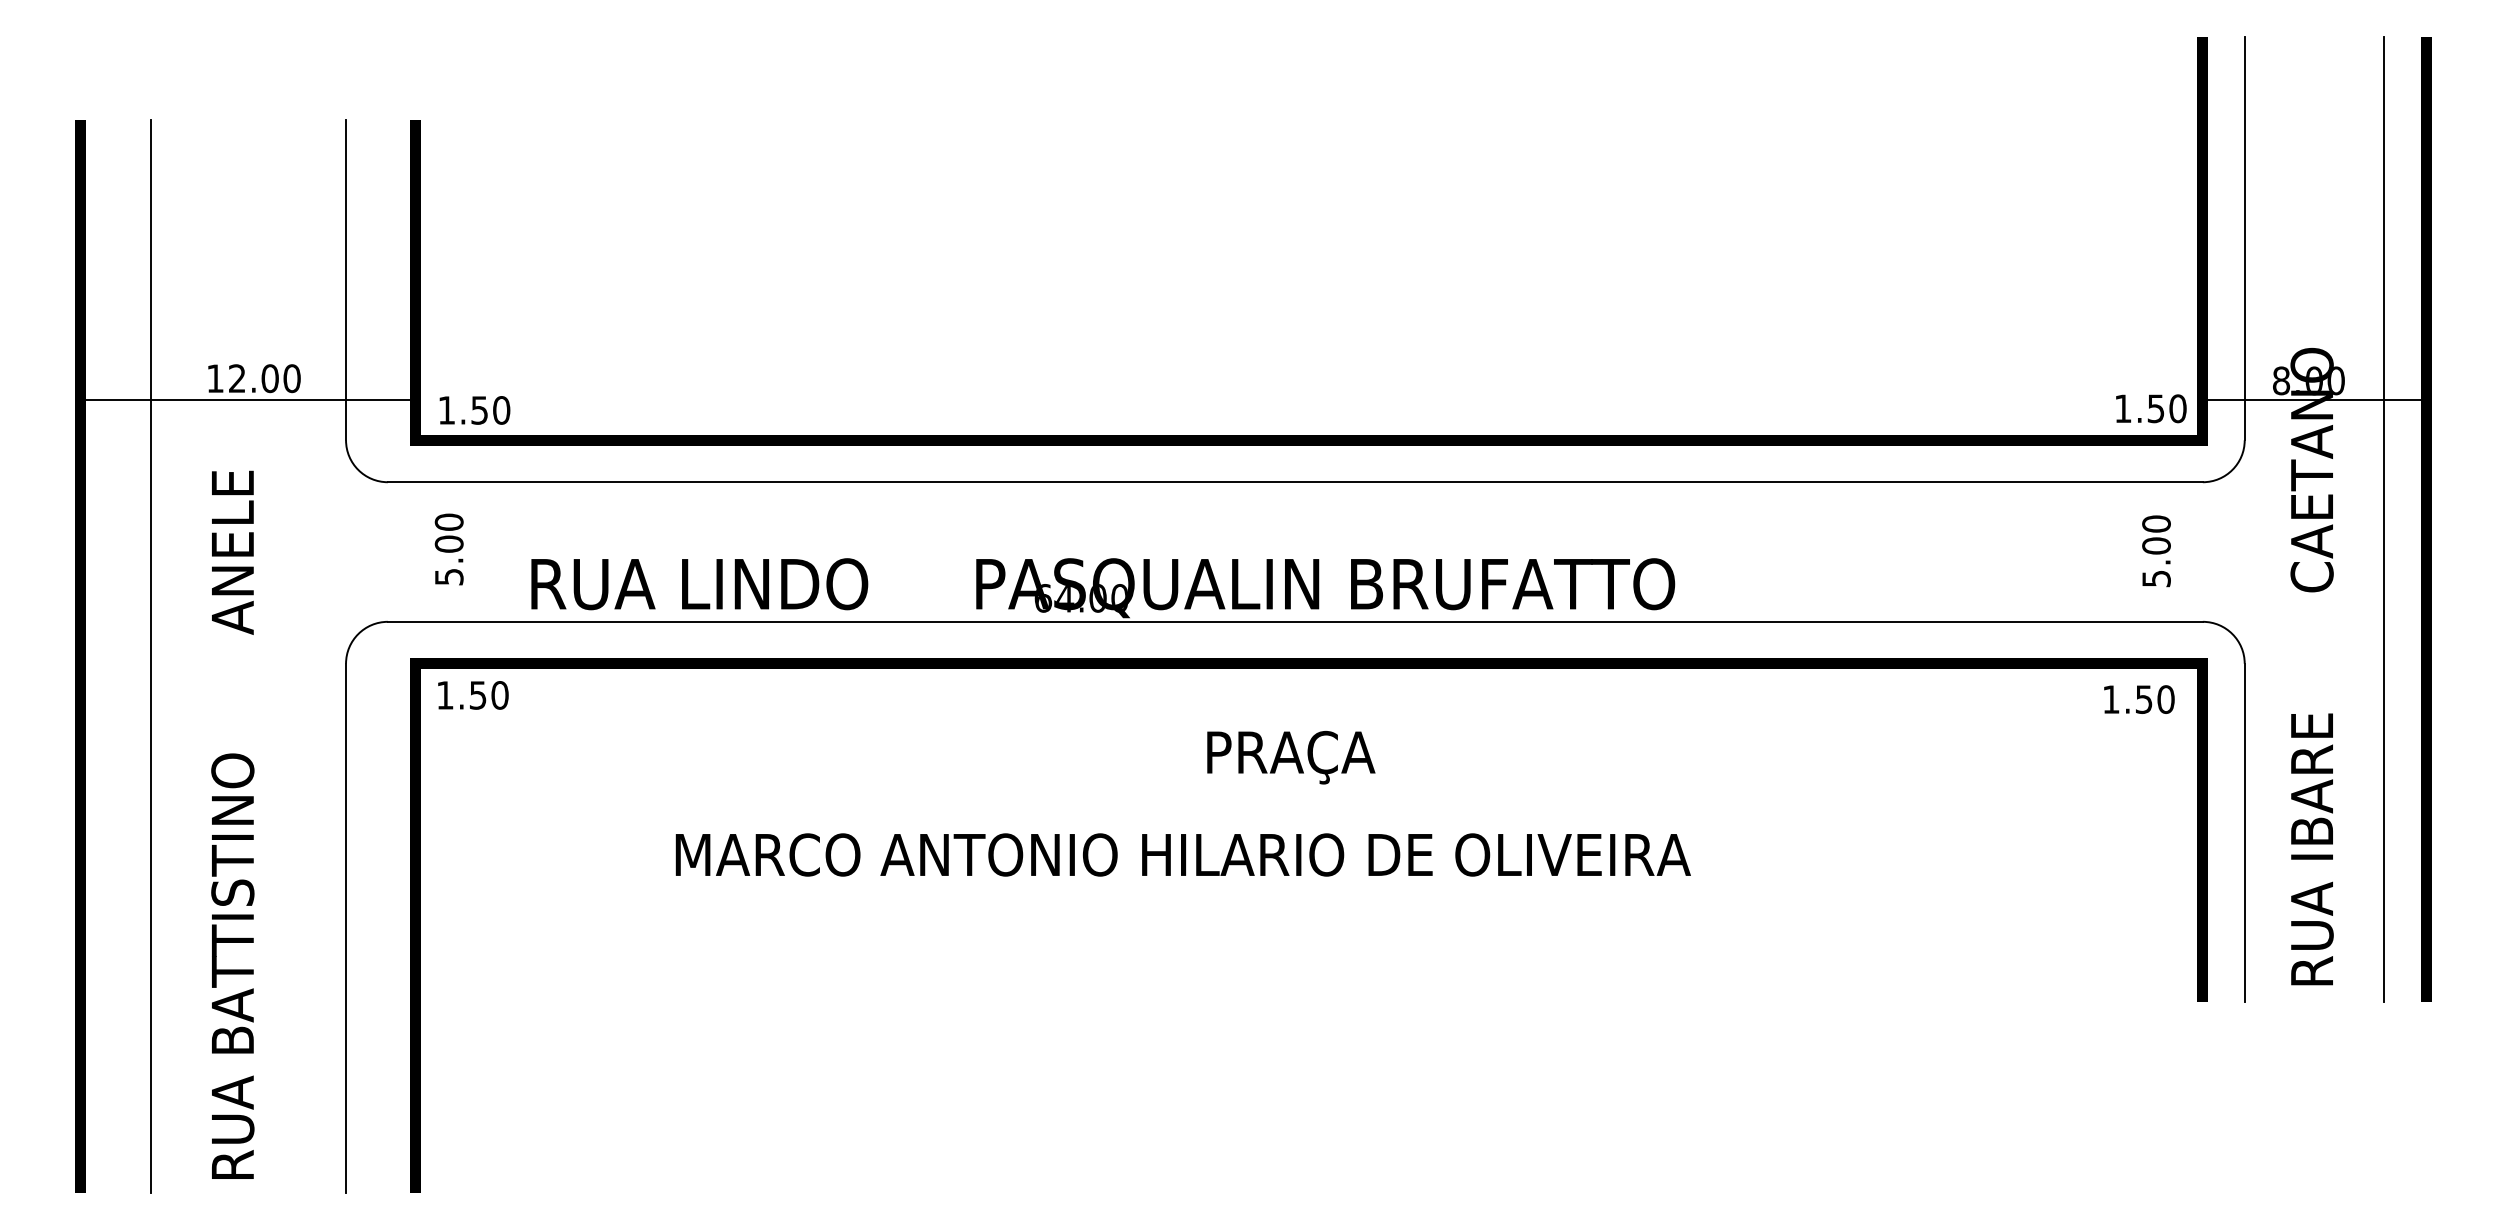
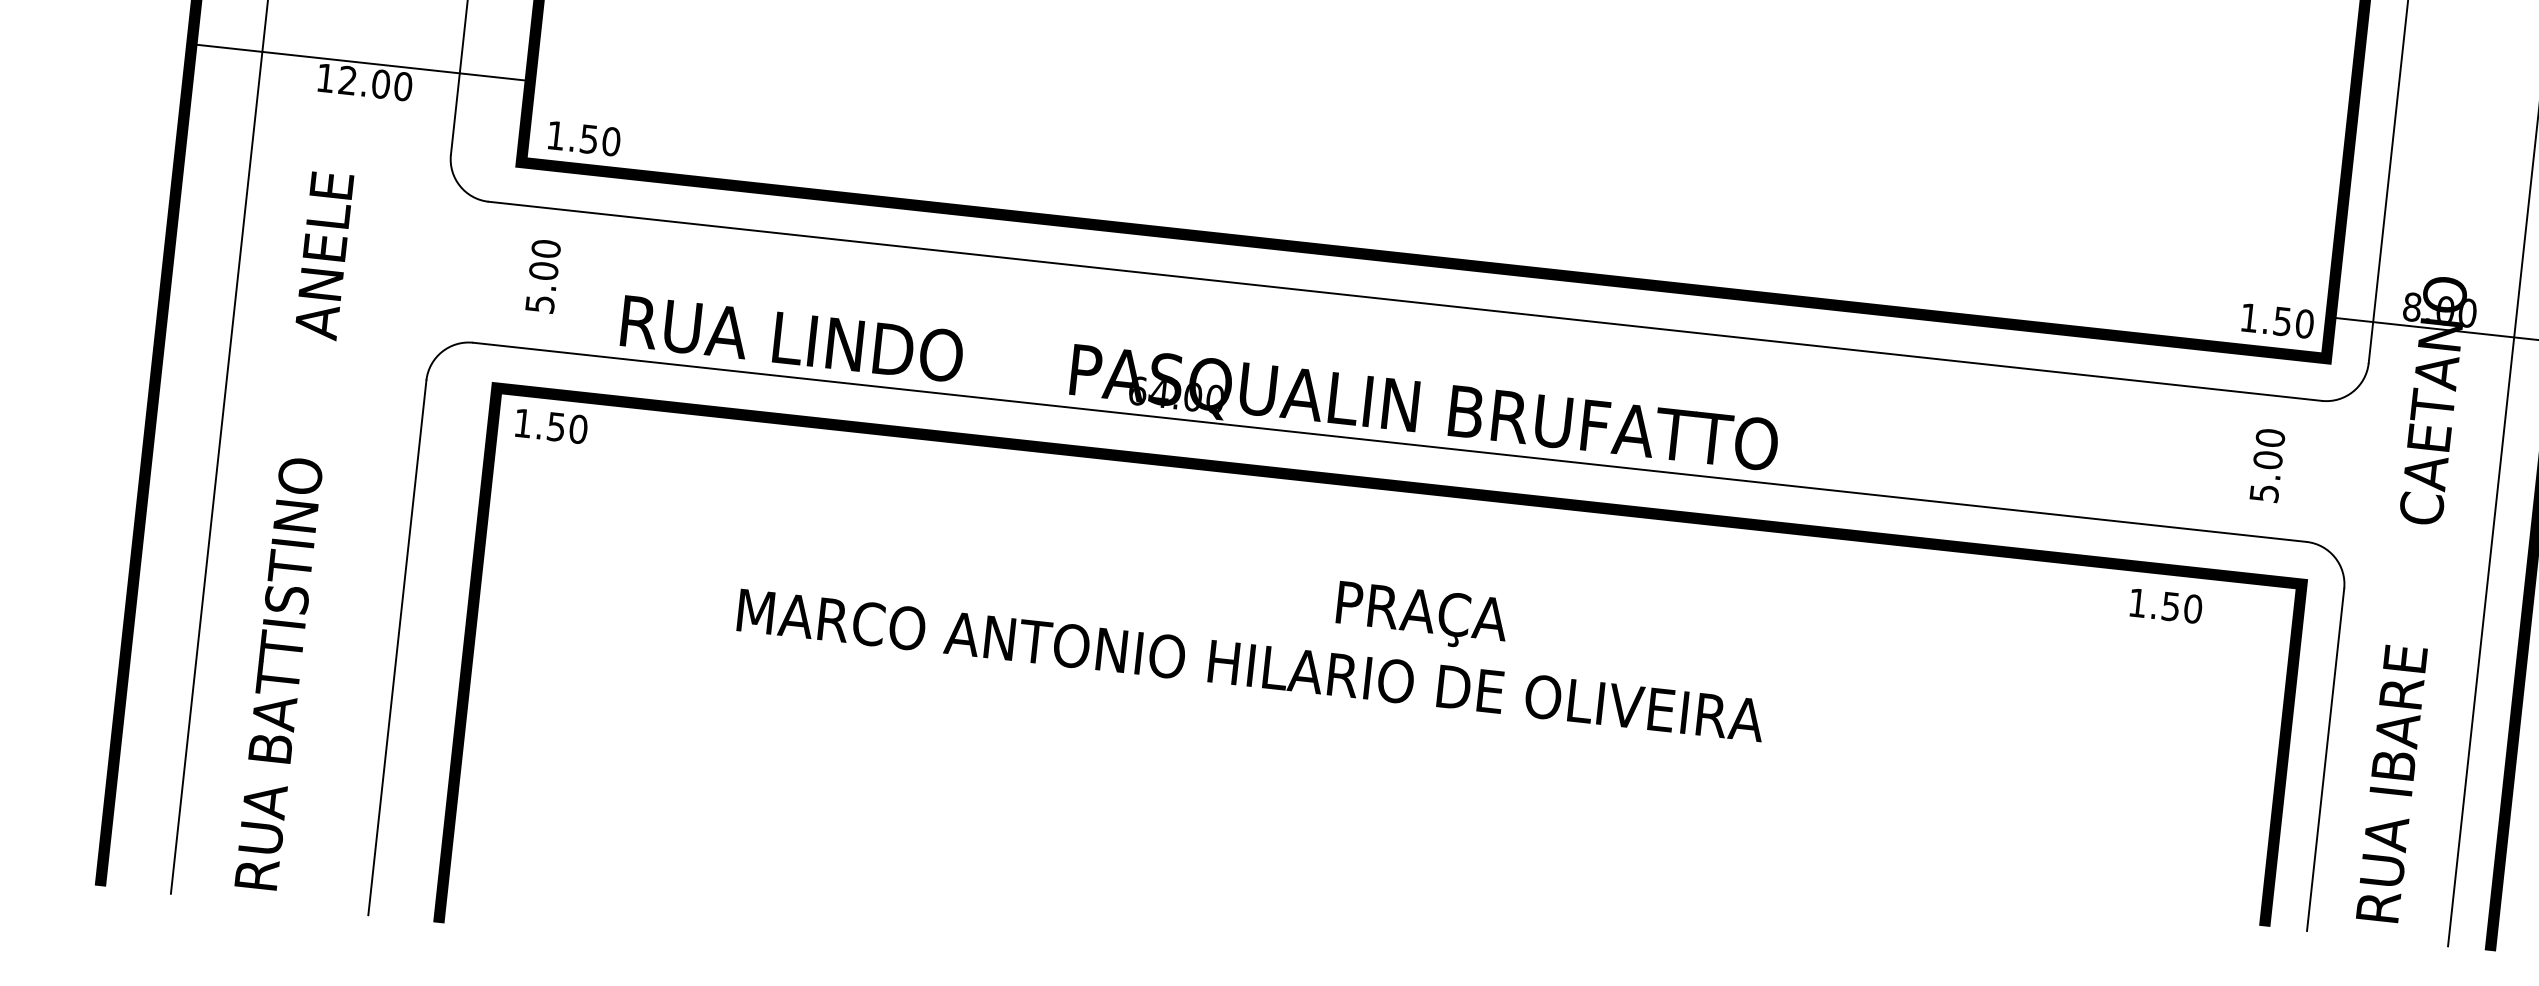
line: (247, 399) -> (360, 62), moved
text: (2139, 699) -> (2166, 606), moved
text: (1291, 757) -> (1422, 616), moved

